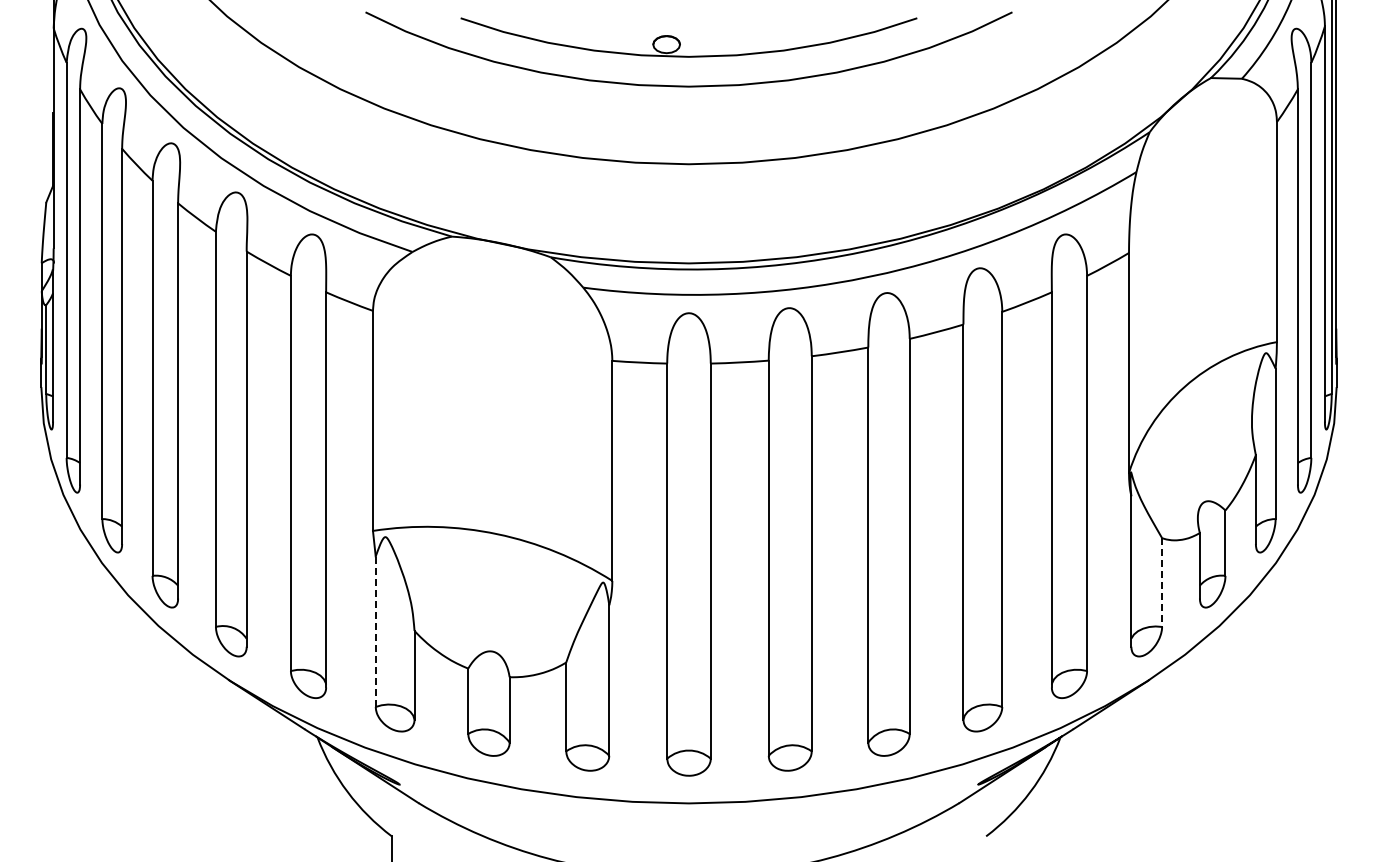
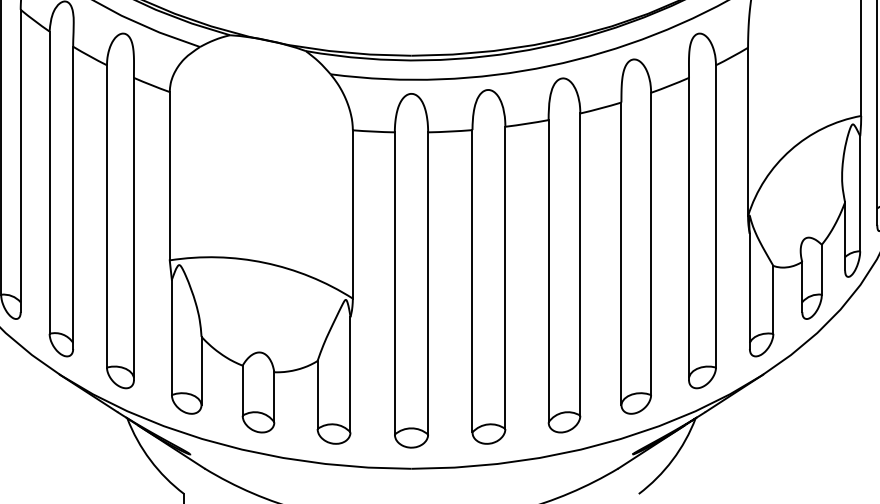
line: (1162, 583) -> (773, 300), dashed -> solid
line: (375, 631) -> (171, 337), dashed -> solid

